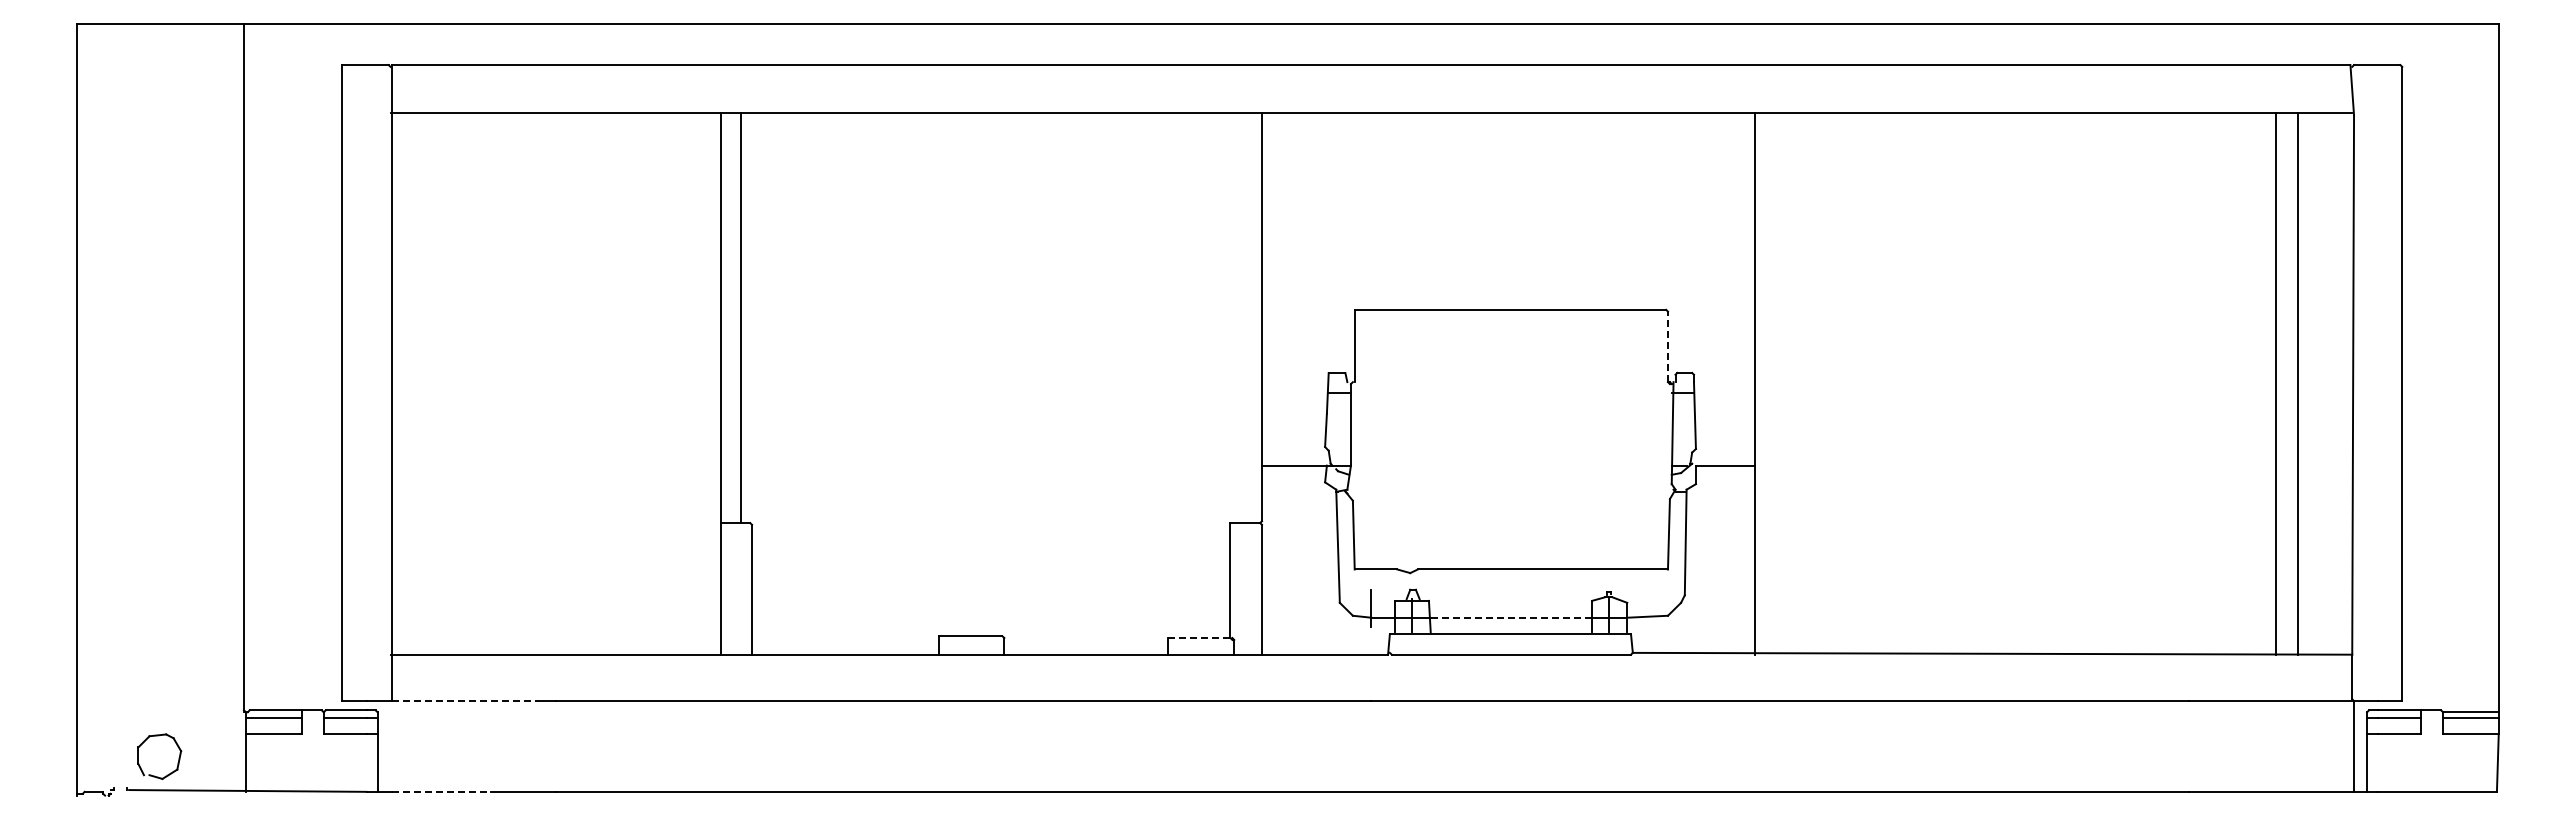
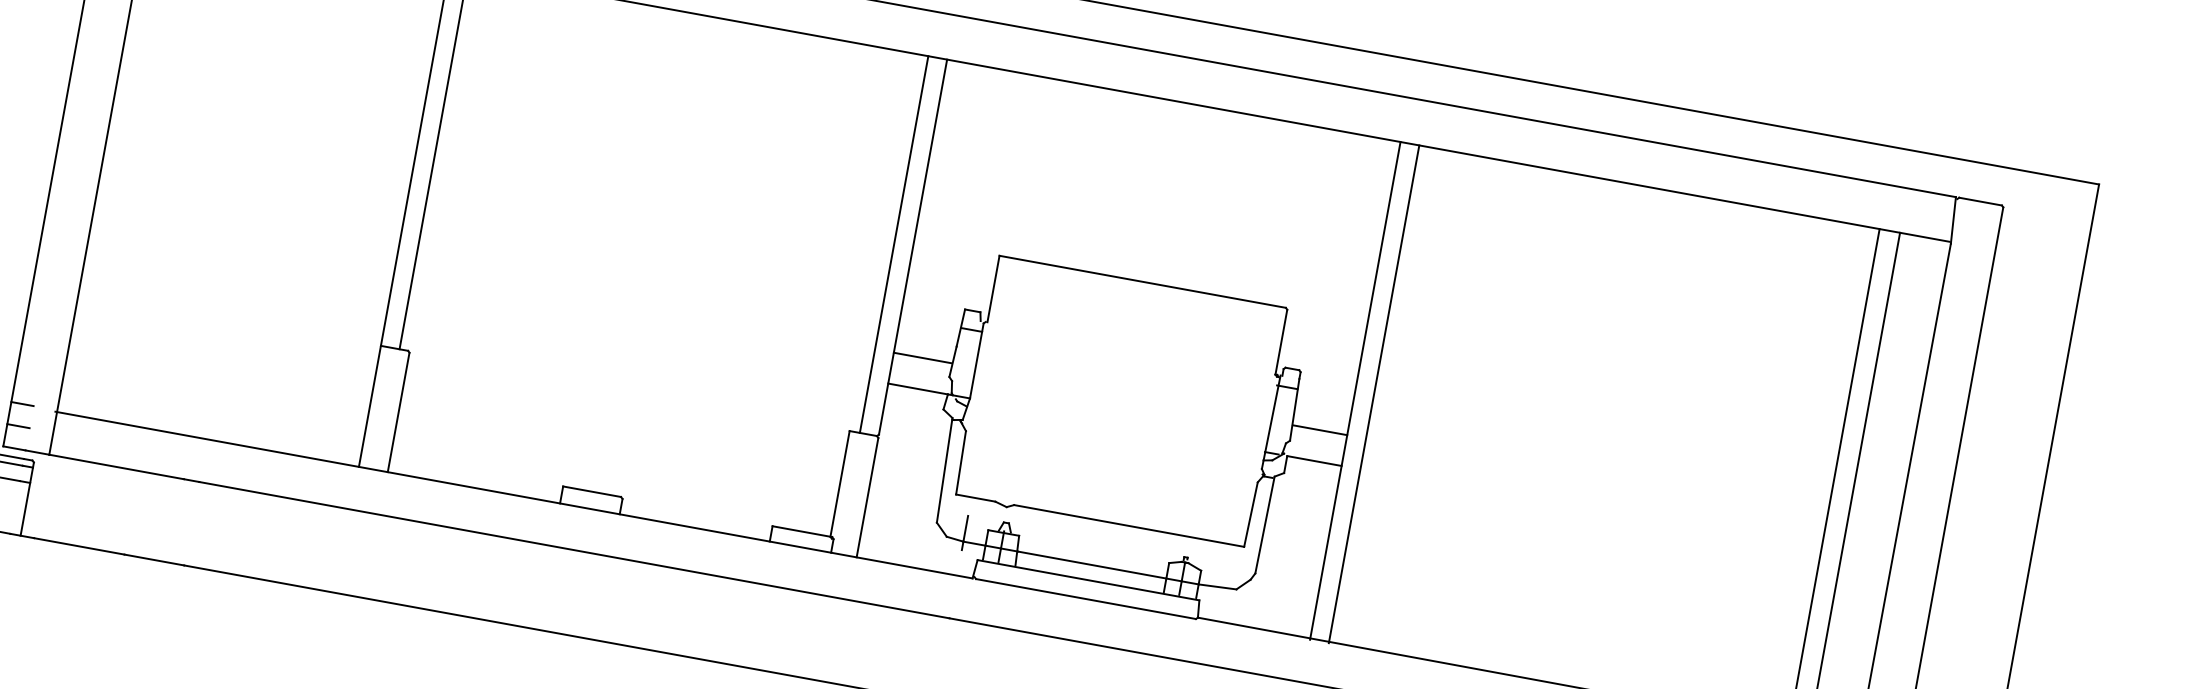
line: (1241, 318) -> (893, 244), added
line: (1667, 346) -> (1280, 341), dashed -> solid
line: (1775, 383) -> (1374, 393), added
line: (1293, 432) -> (922, 358), added
line: (1725, 432) -> (1319, 430), added
line: (1511, 617) -> (1092, 564), dashed -> solid
line: (1200, 638) -> (802, 532), dashed -> solid
line: (354, 652) -> (22, 403), added
line: (354, 676) -> (18, 425), added
line: (466, 701) -> (117, 467), dashed -> solid
line: (441, 791) -> (79, 546), dashed -> solid

